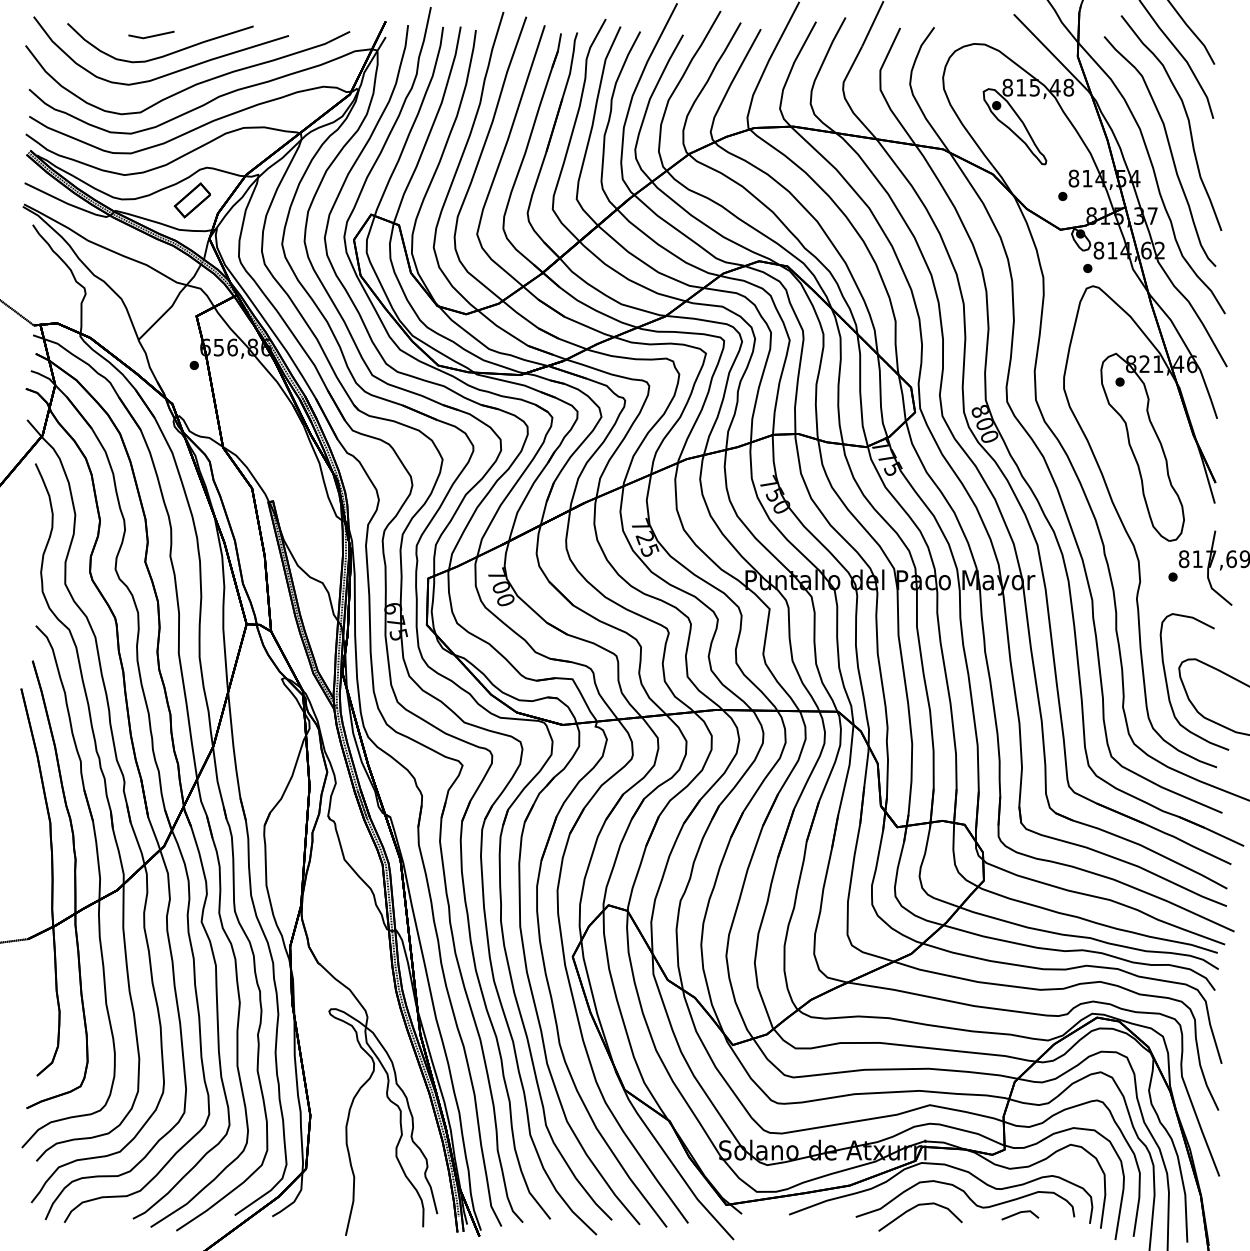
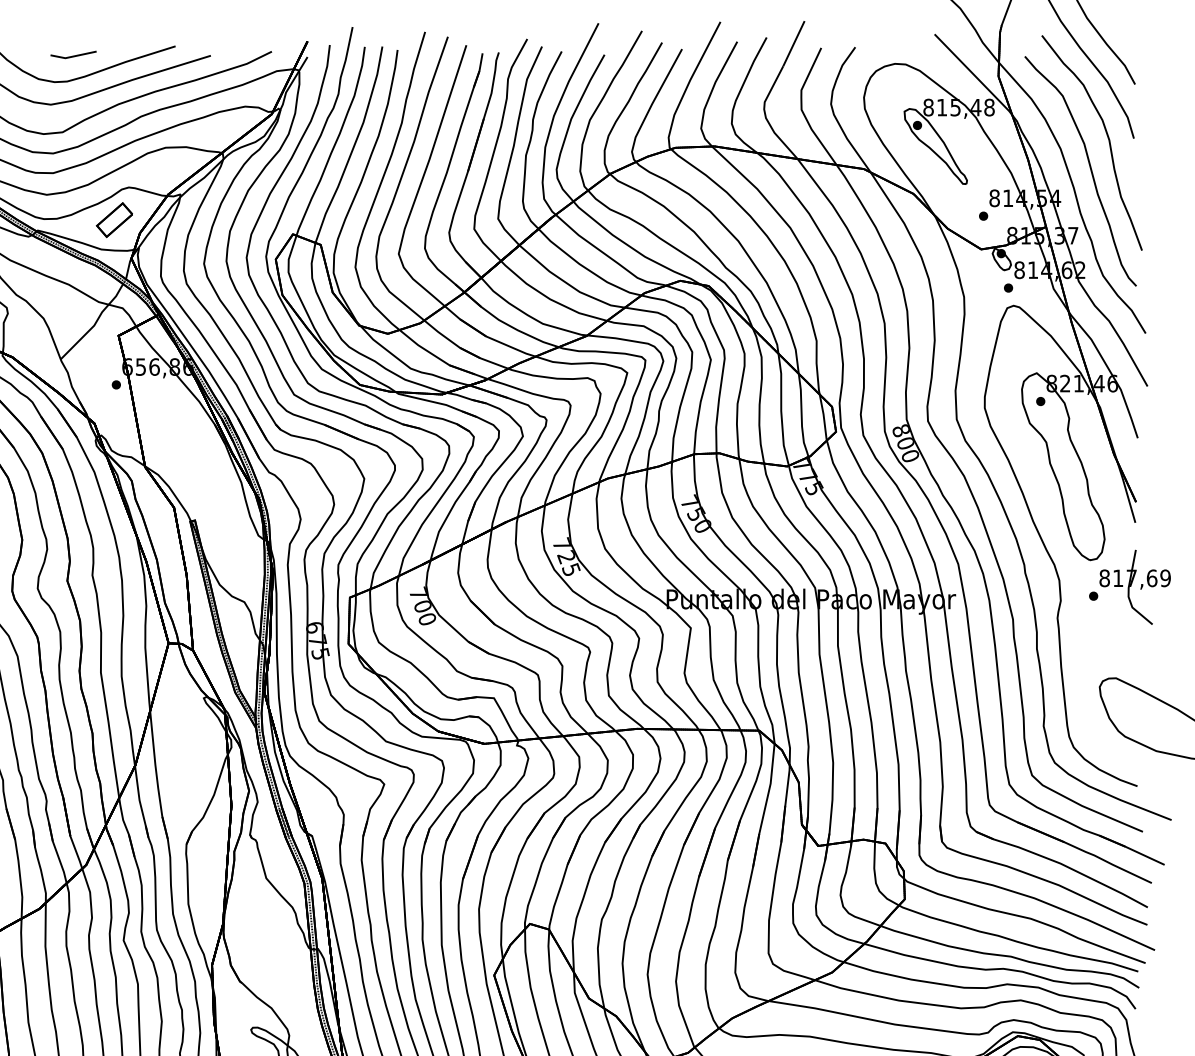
curve: (1168, 687) -> (1089, 706), removed

